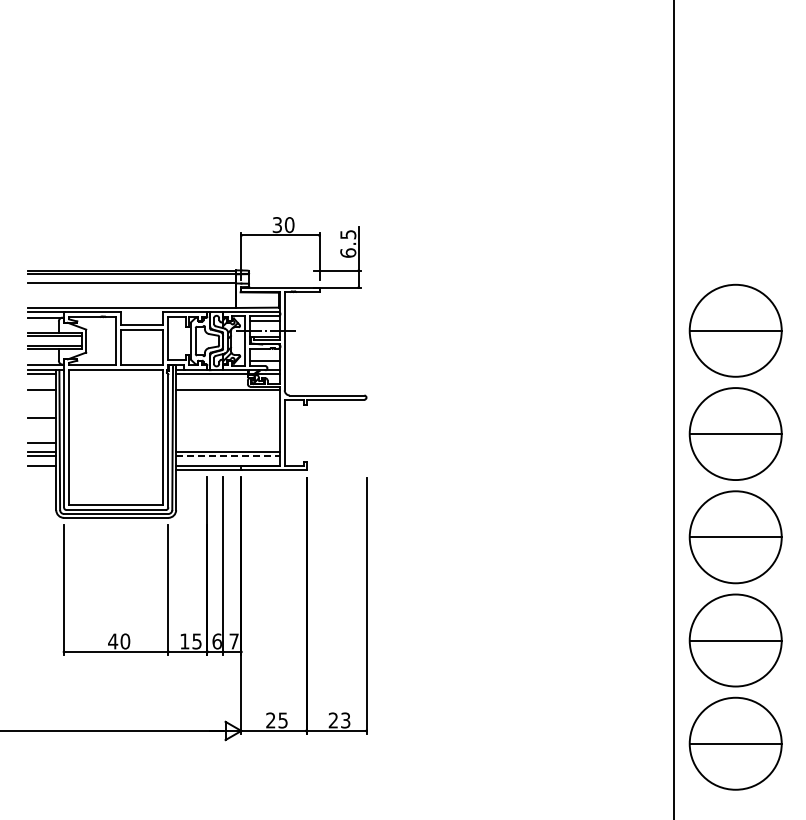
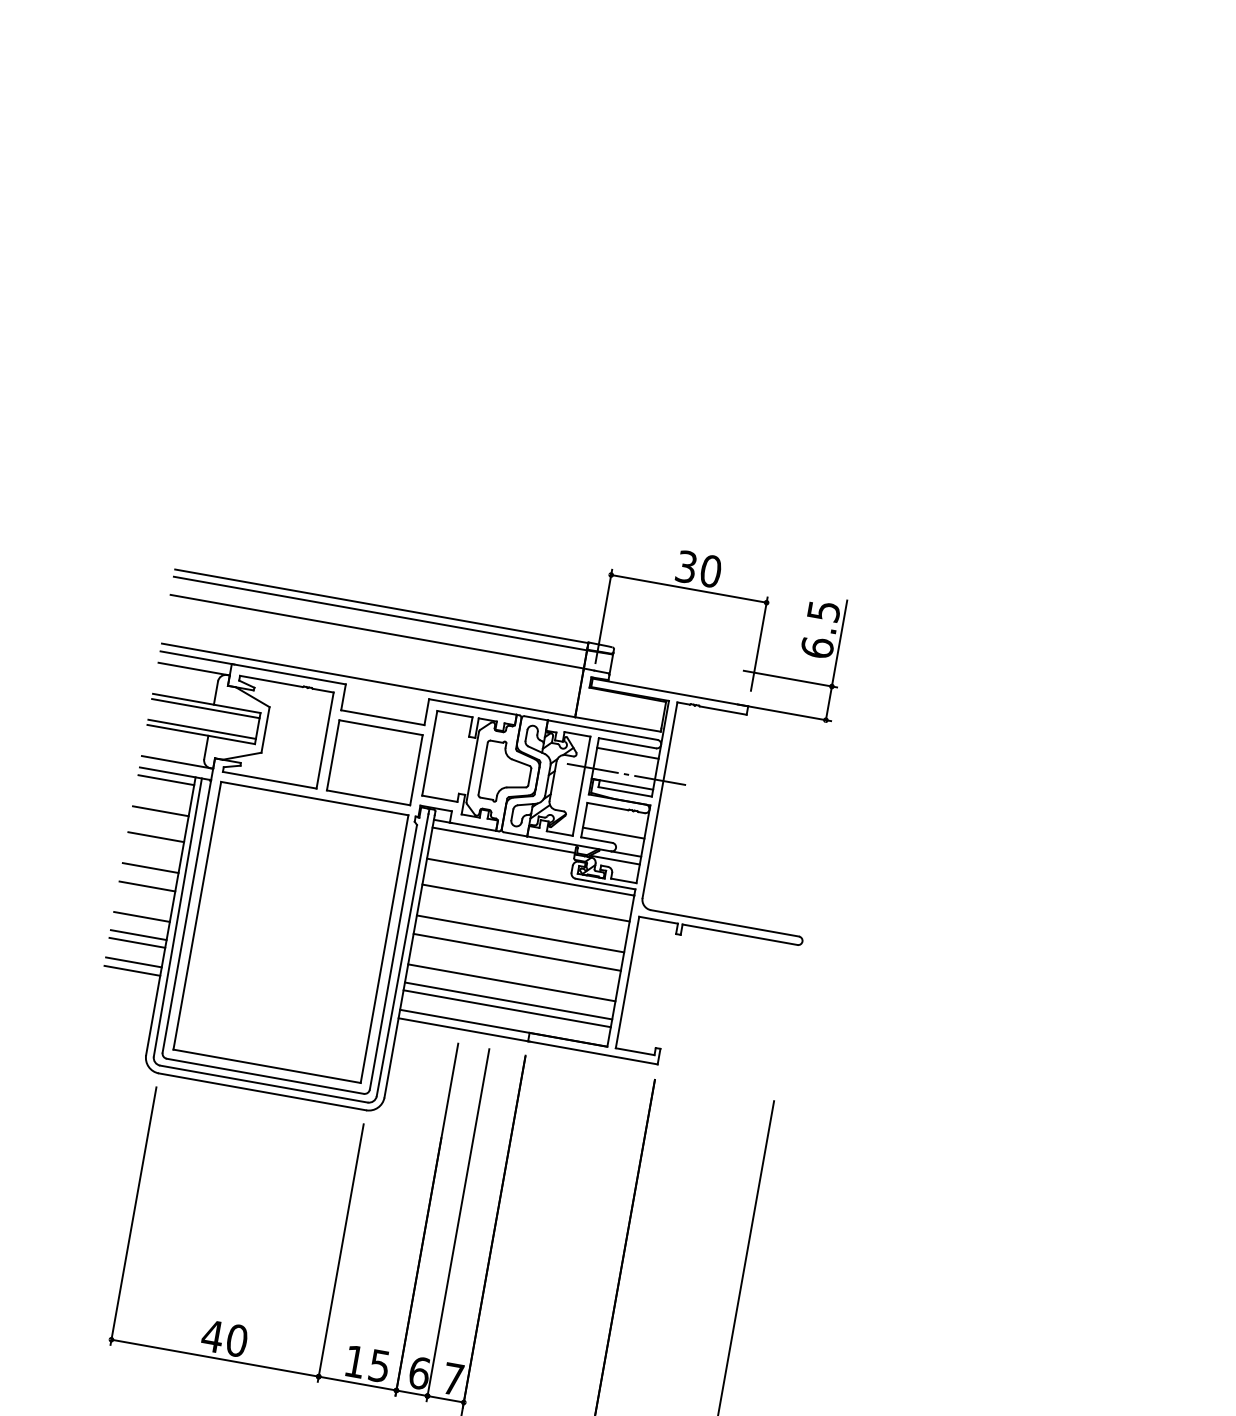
line: (42, 402) -> (156, 836), added
line: (228, 402) -> (526, 902), added
line: (228, 418) -> (520, 934), added
line: (42, 427) -> (148, 886), added
line: (228, 427) -> (517, 951), added
line: (228, 443) -> (512, 983), added
line: (228, 456) -> (507, 1009), dashed -> solid
line: (42, 470) -> (132, 971), added

